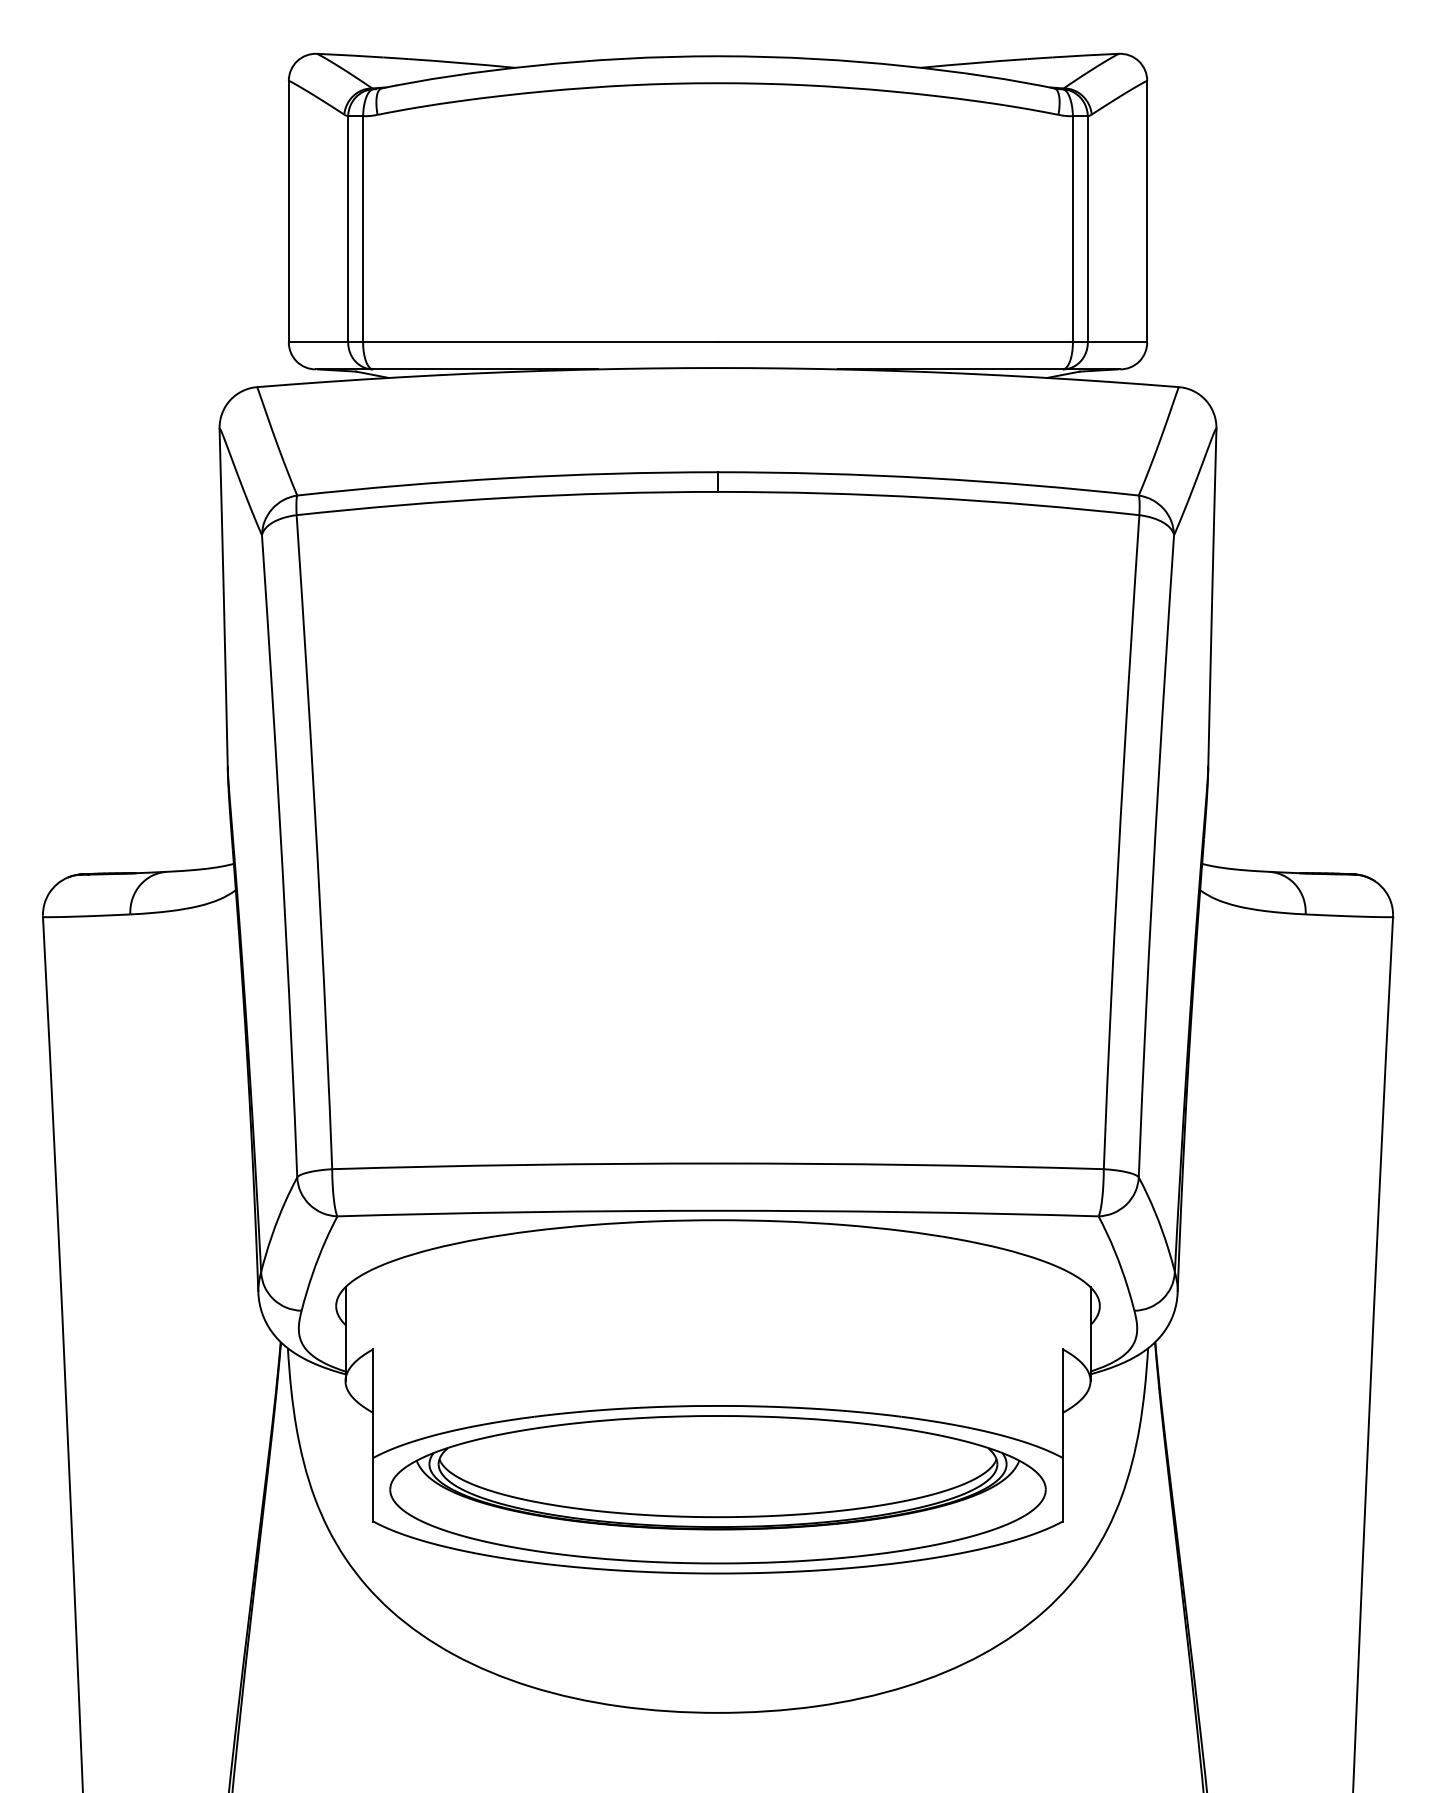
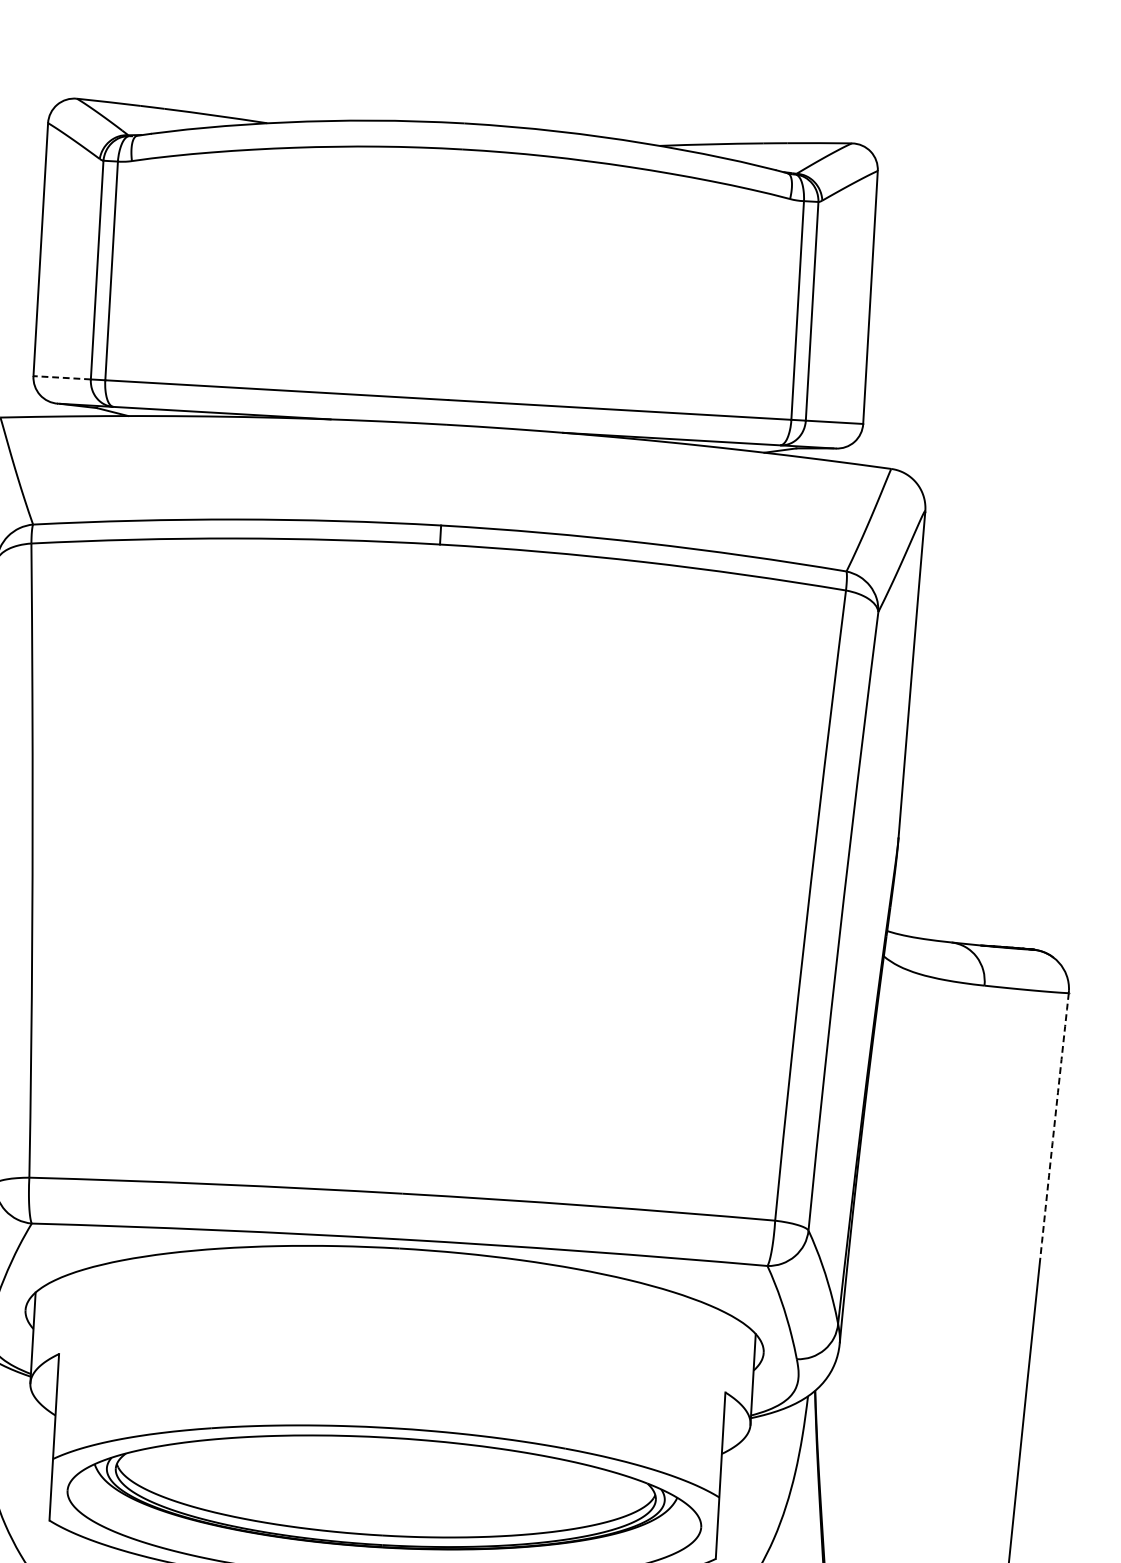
line: (318, 342) -> (62, 377), solid -> dashed
arc: (1386, 1054) -> (1054, 1125), solid -> dashed

